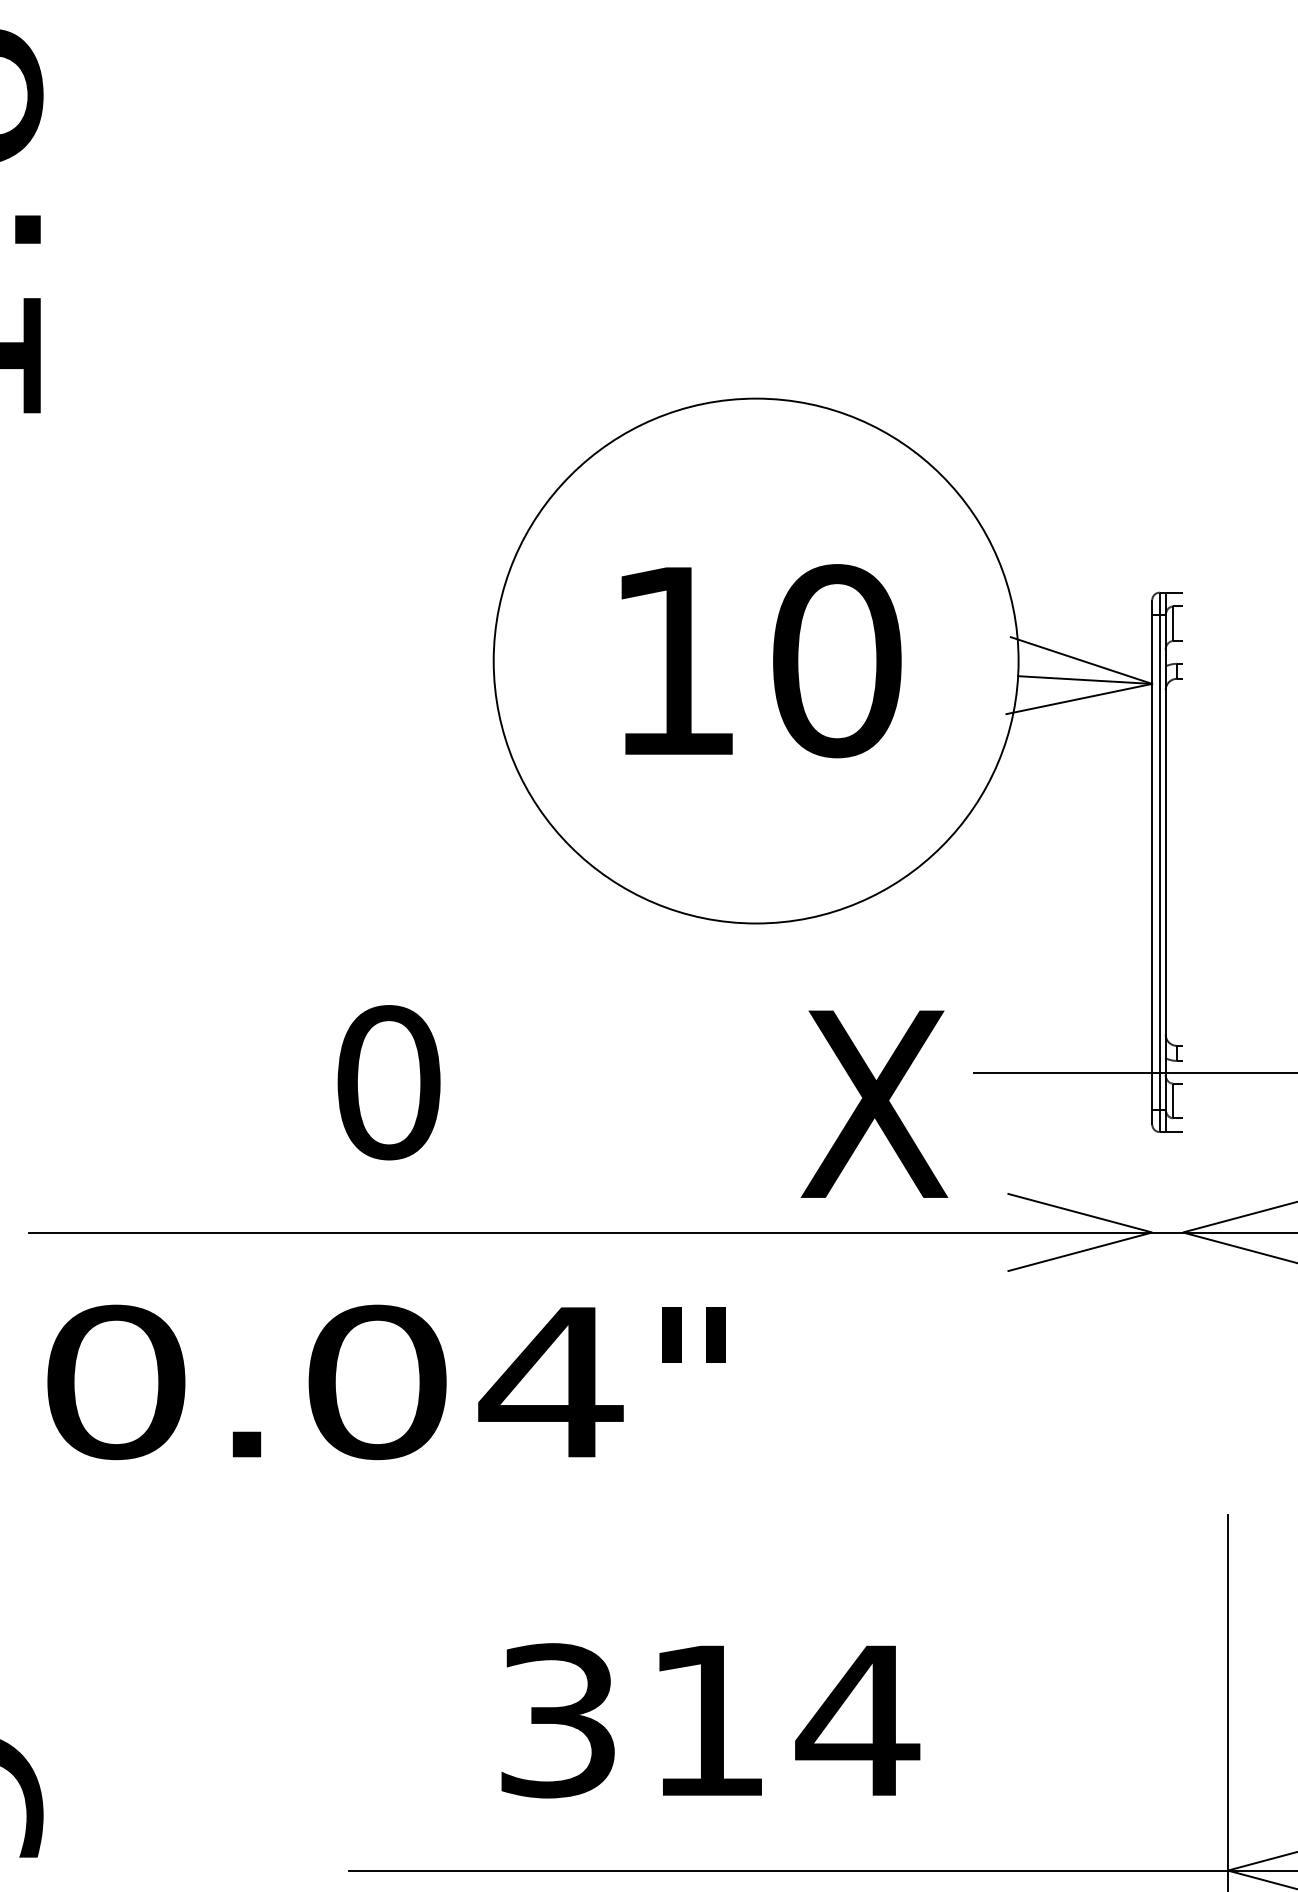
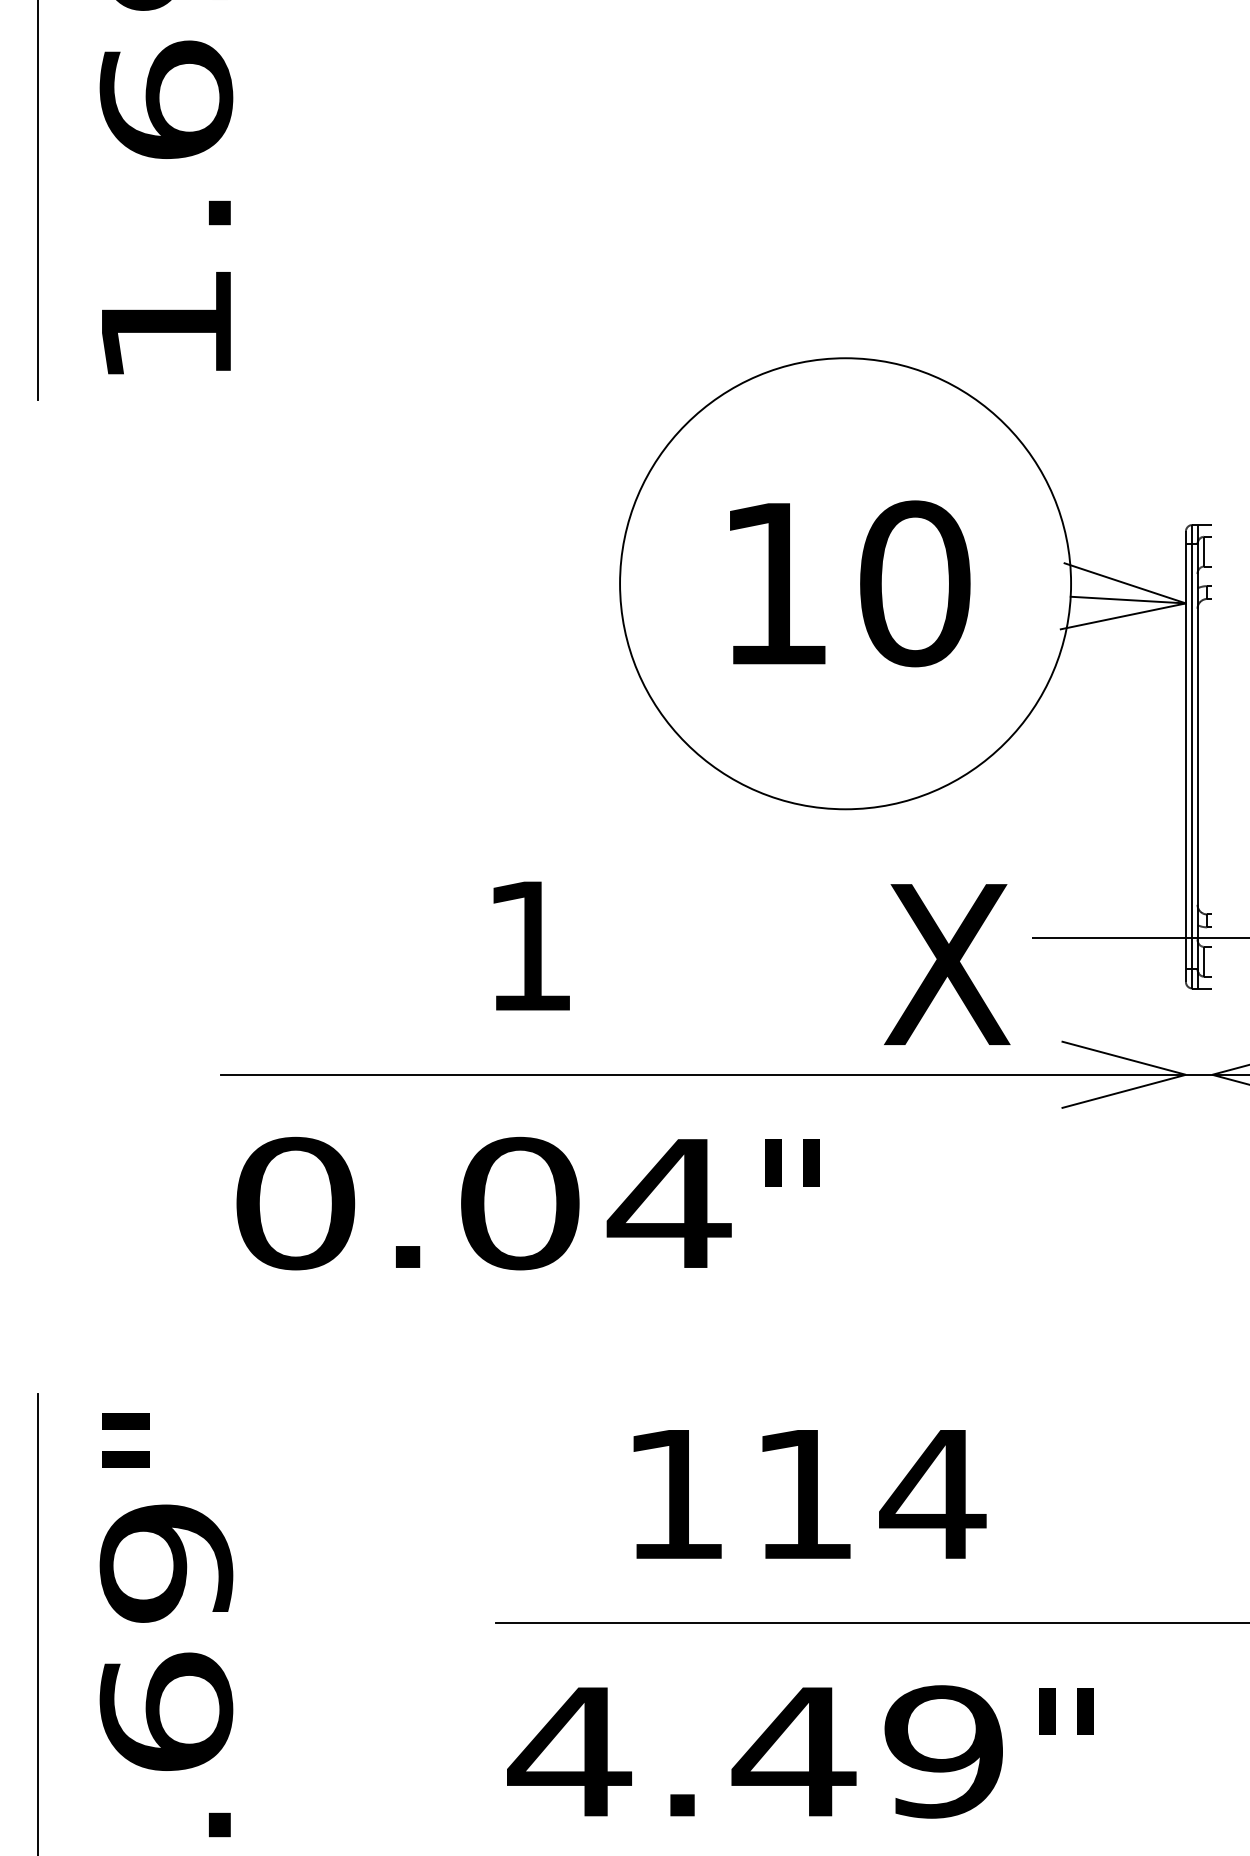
text: (389, 1082) -> (530, 945), 0 -> 1
text: (558, 1720) -> (675, 1494), 314 -> 114

